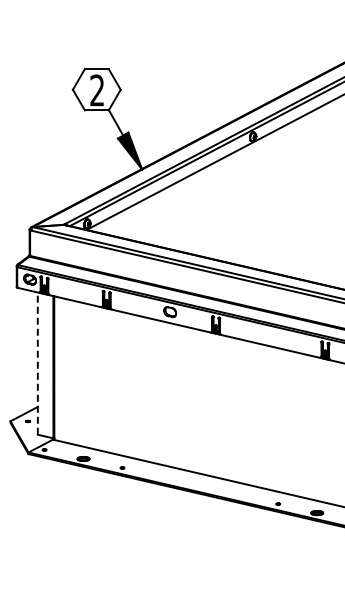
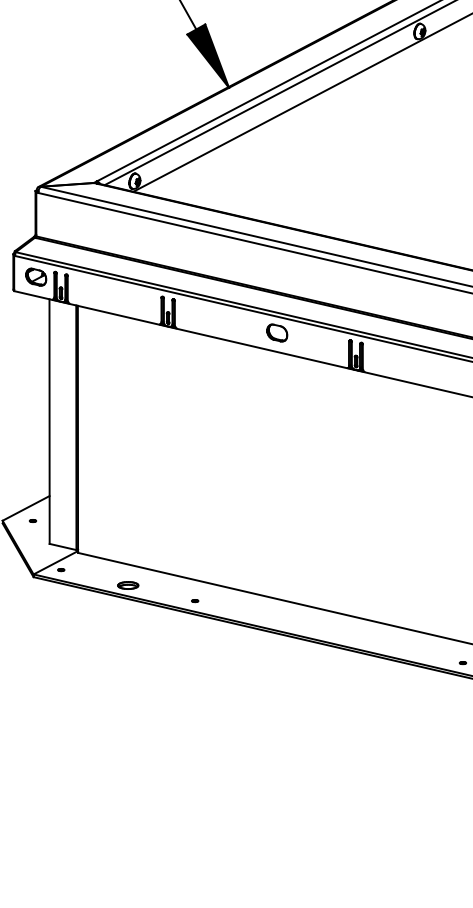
line: (37, 363) -> (49, 421), dashed -> solid

